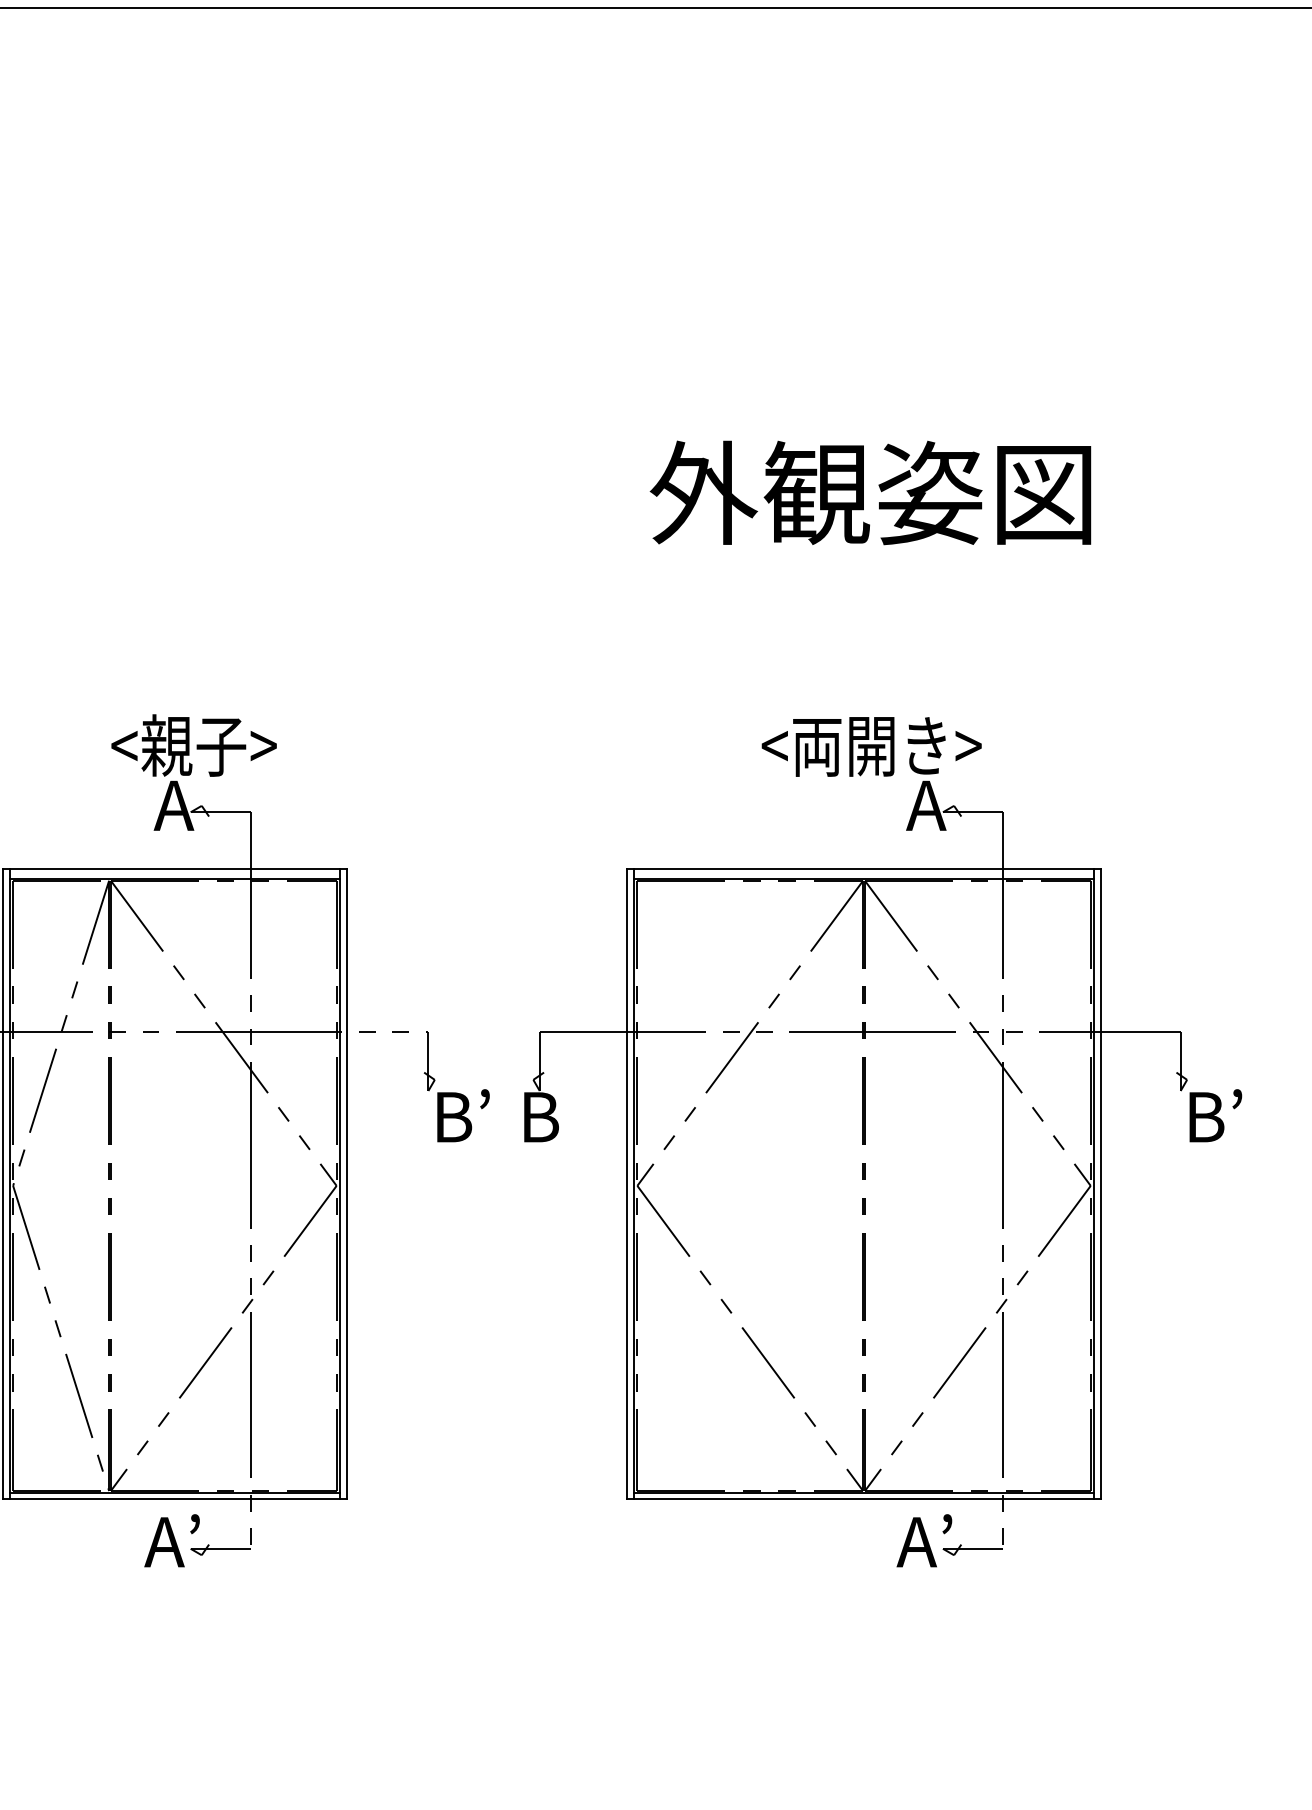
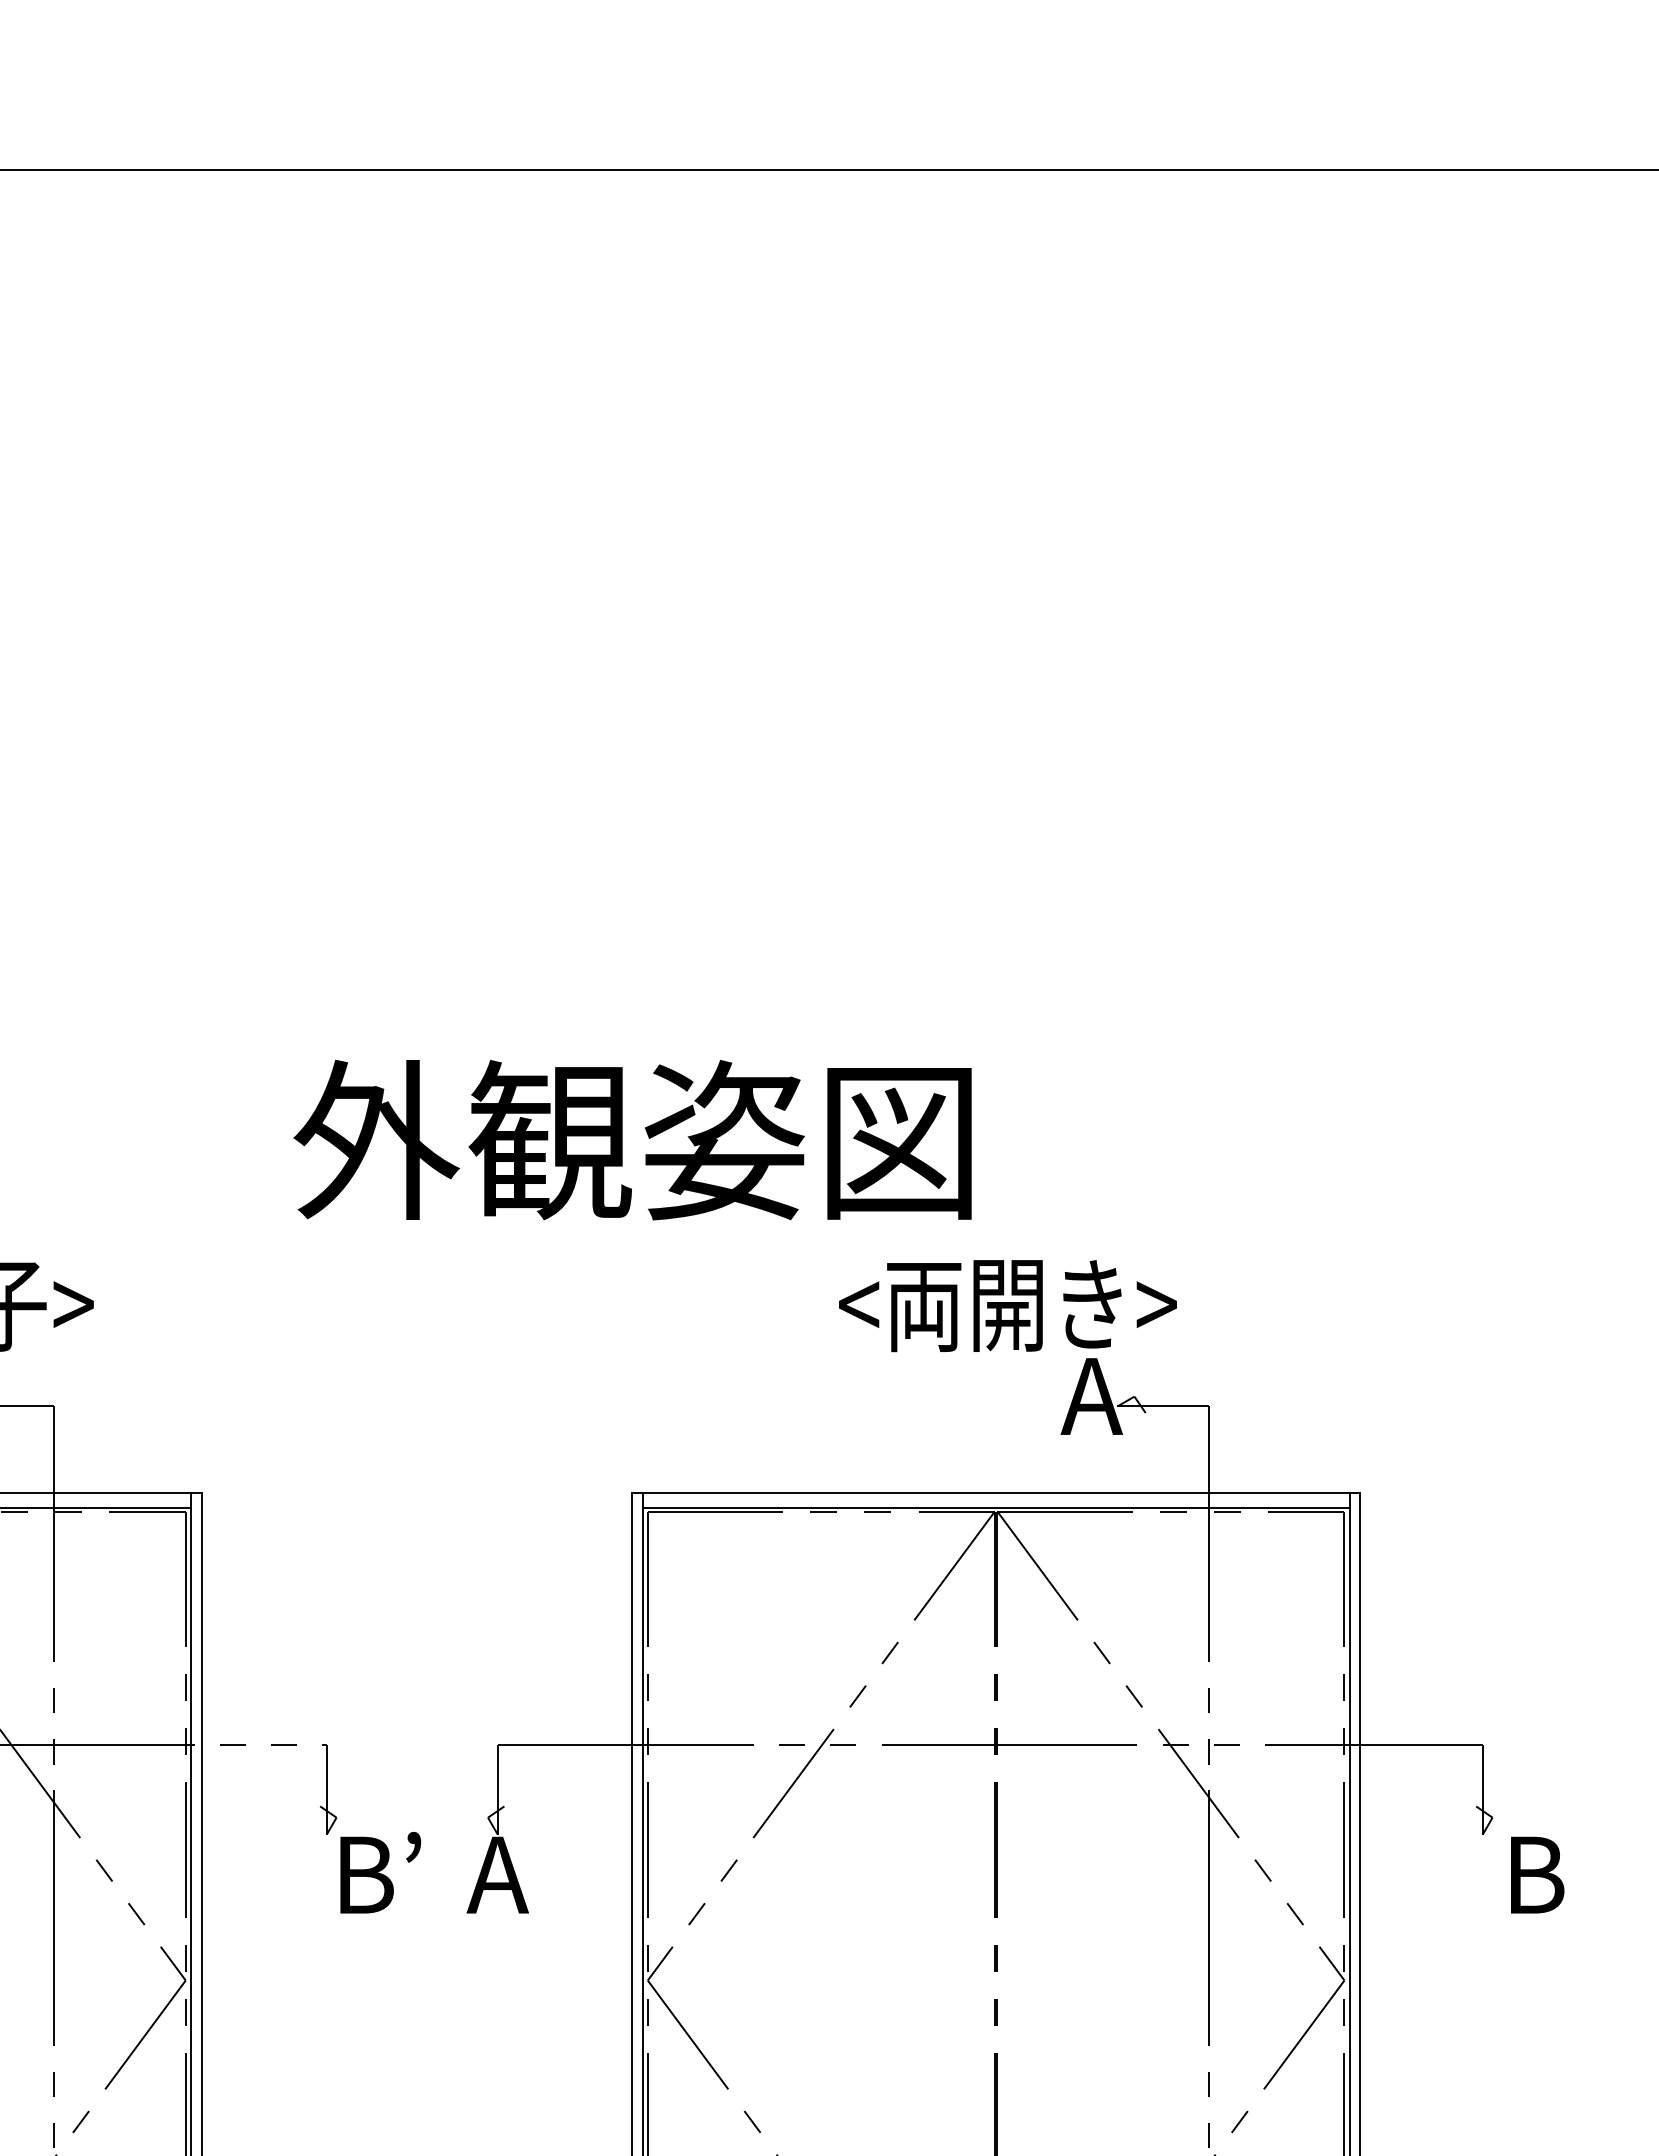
text: (870, 492) -> (632, 1139), moved
text: (1215, 1115) -> (1536, 1872), B’ -> B
text: (539, 1117) -> (497, 1875), B -> A

